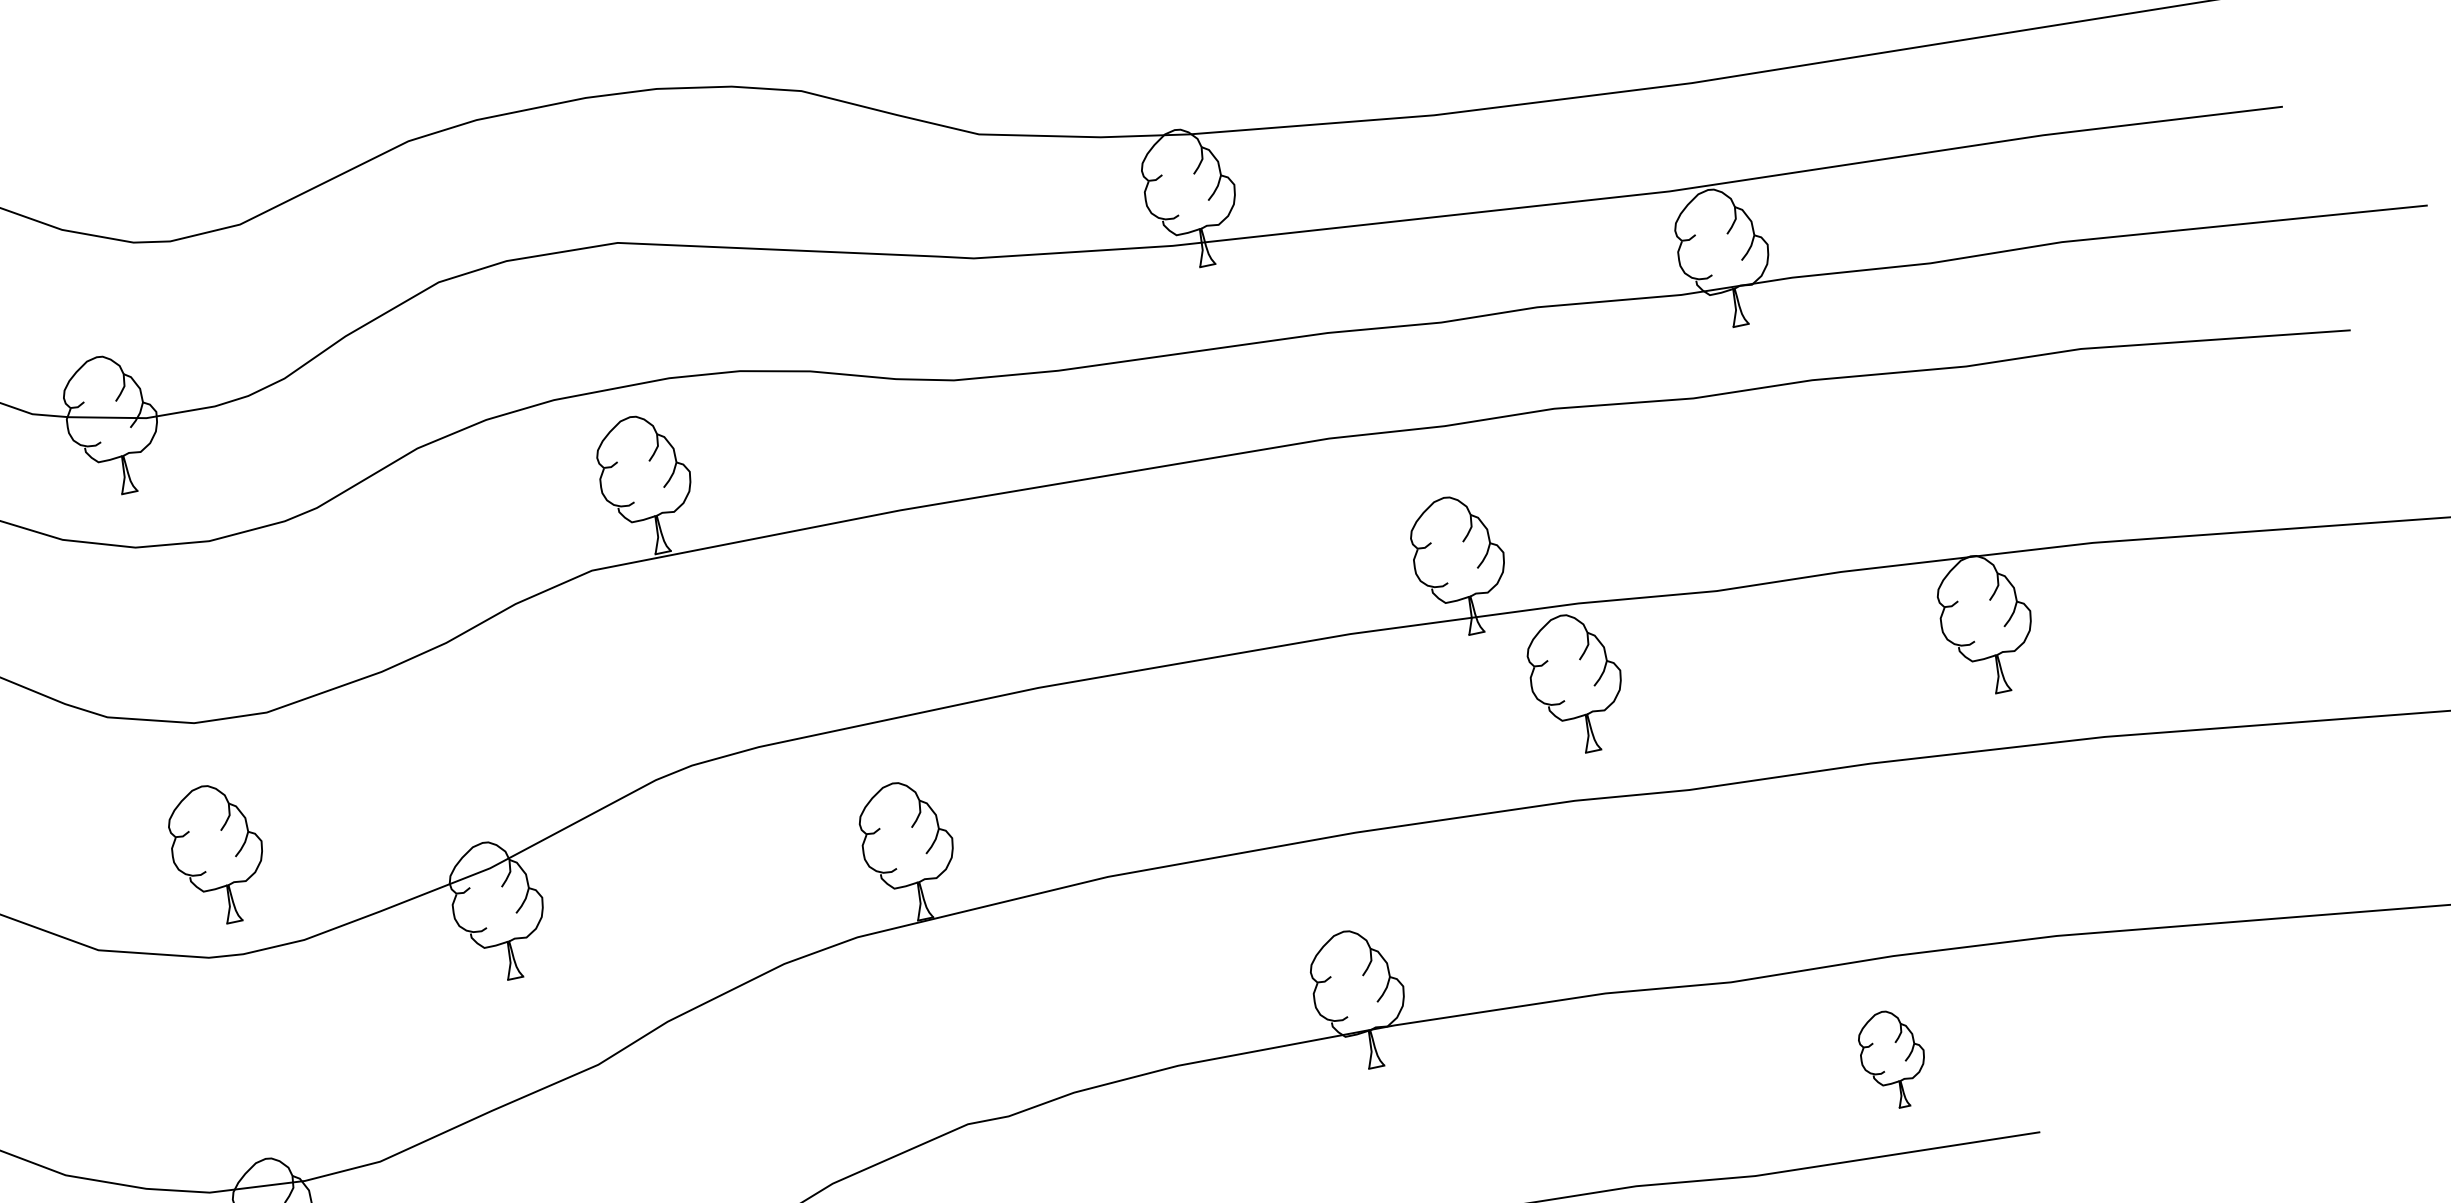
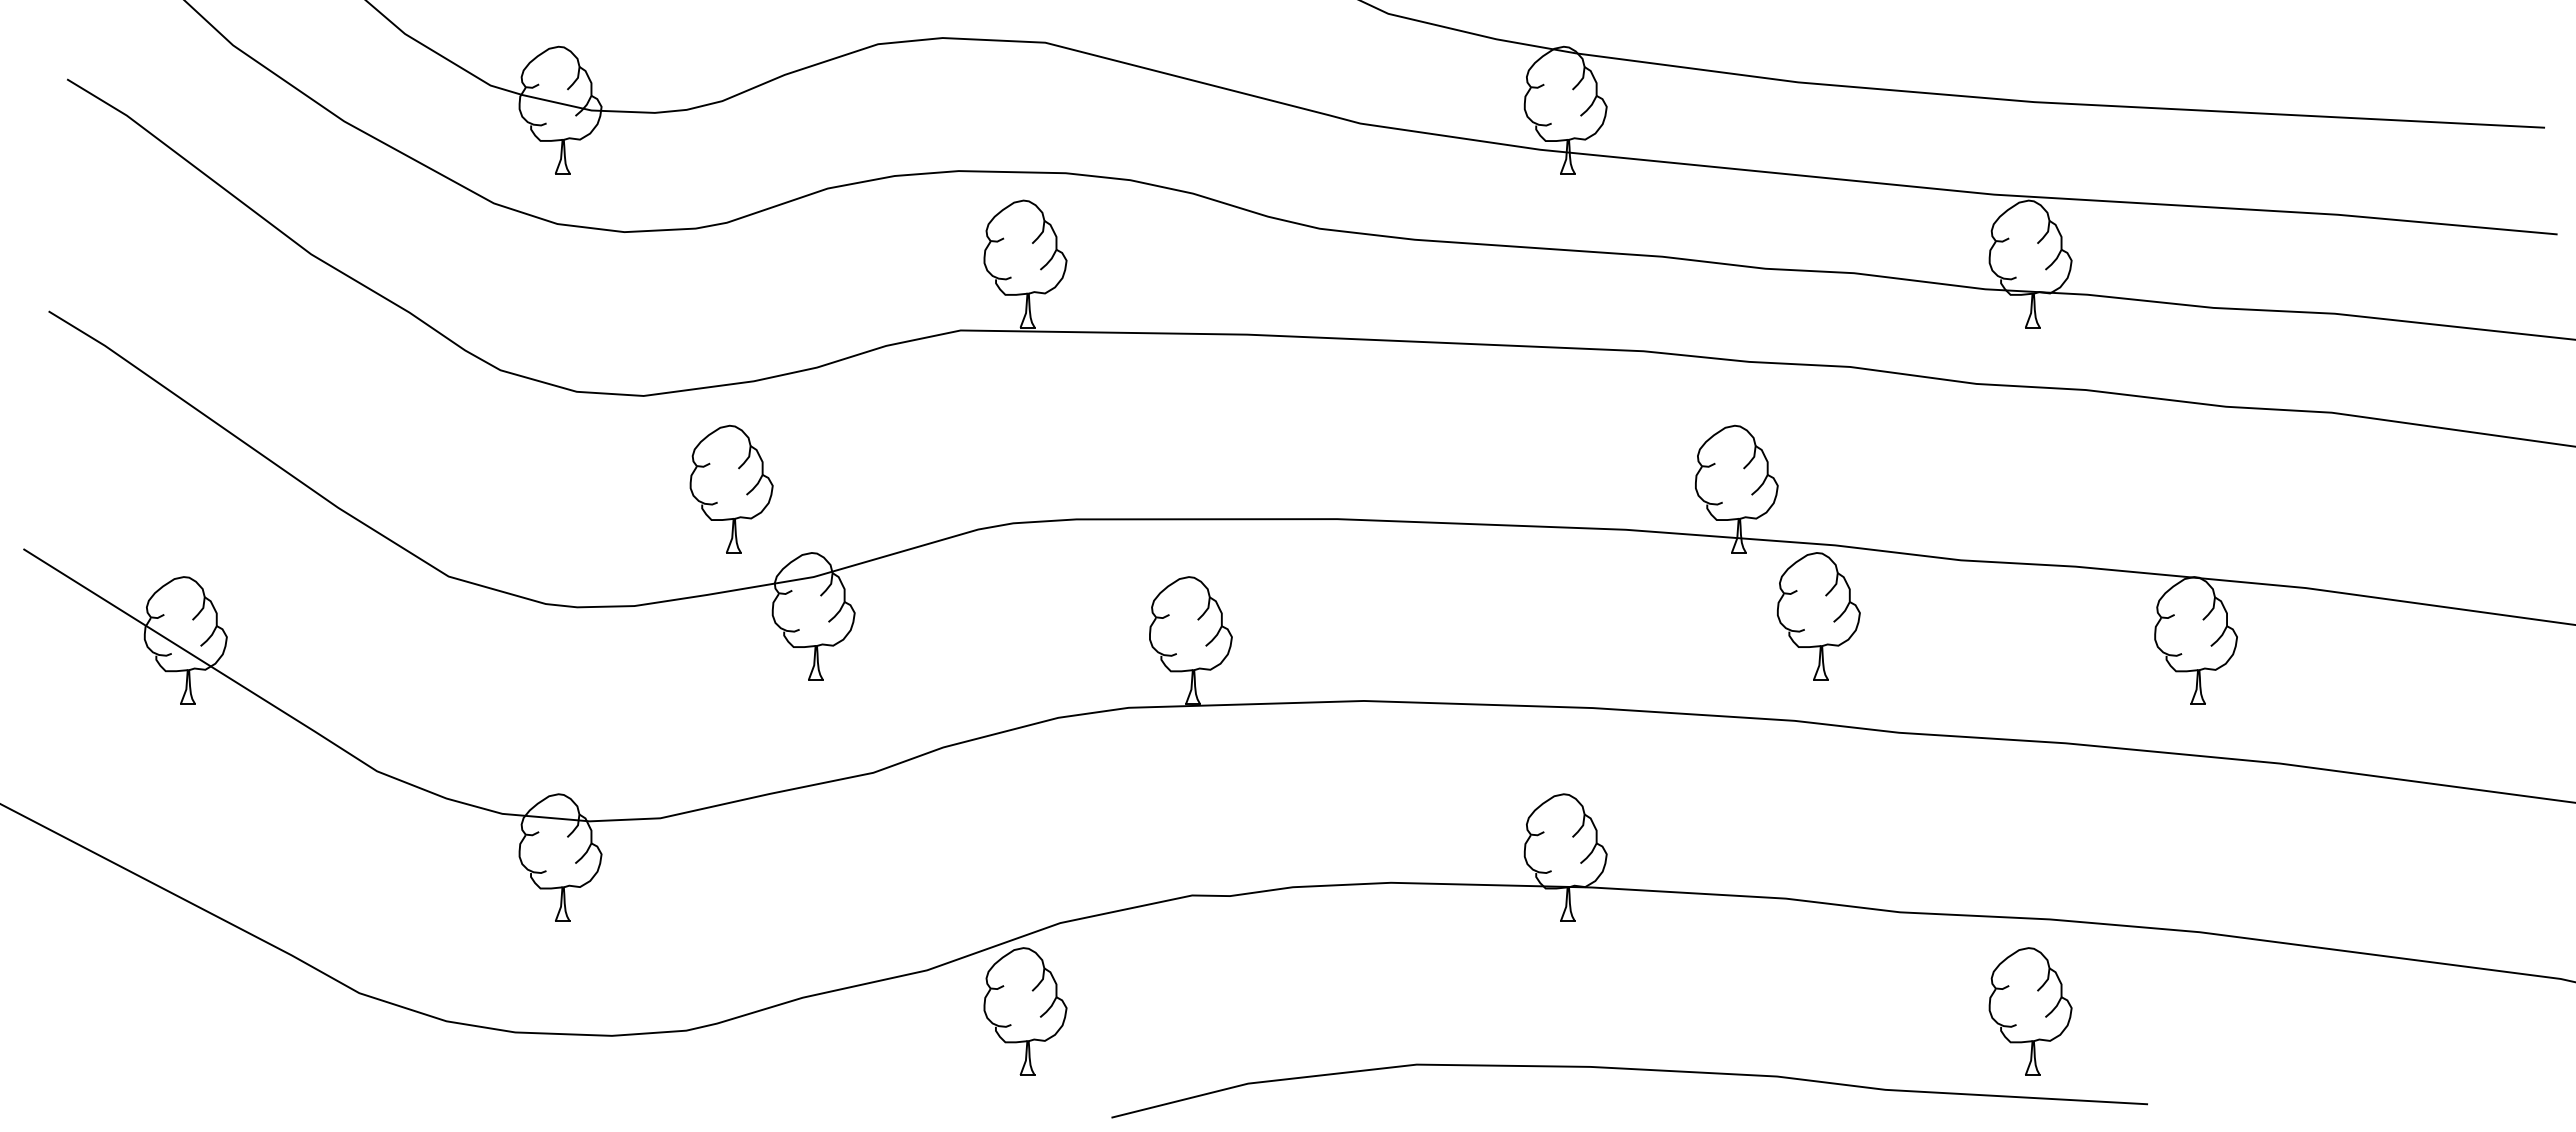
part: (217, 853) -> (731, 488), moved
part: (1893, 1059) -> (2030, 1011), size x1.43

